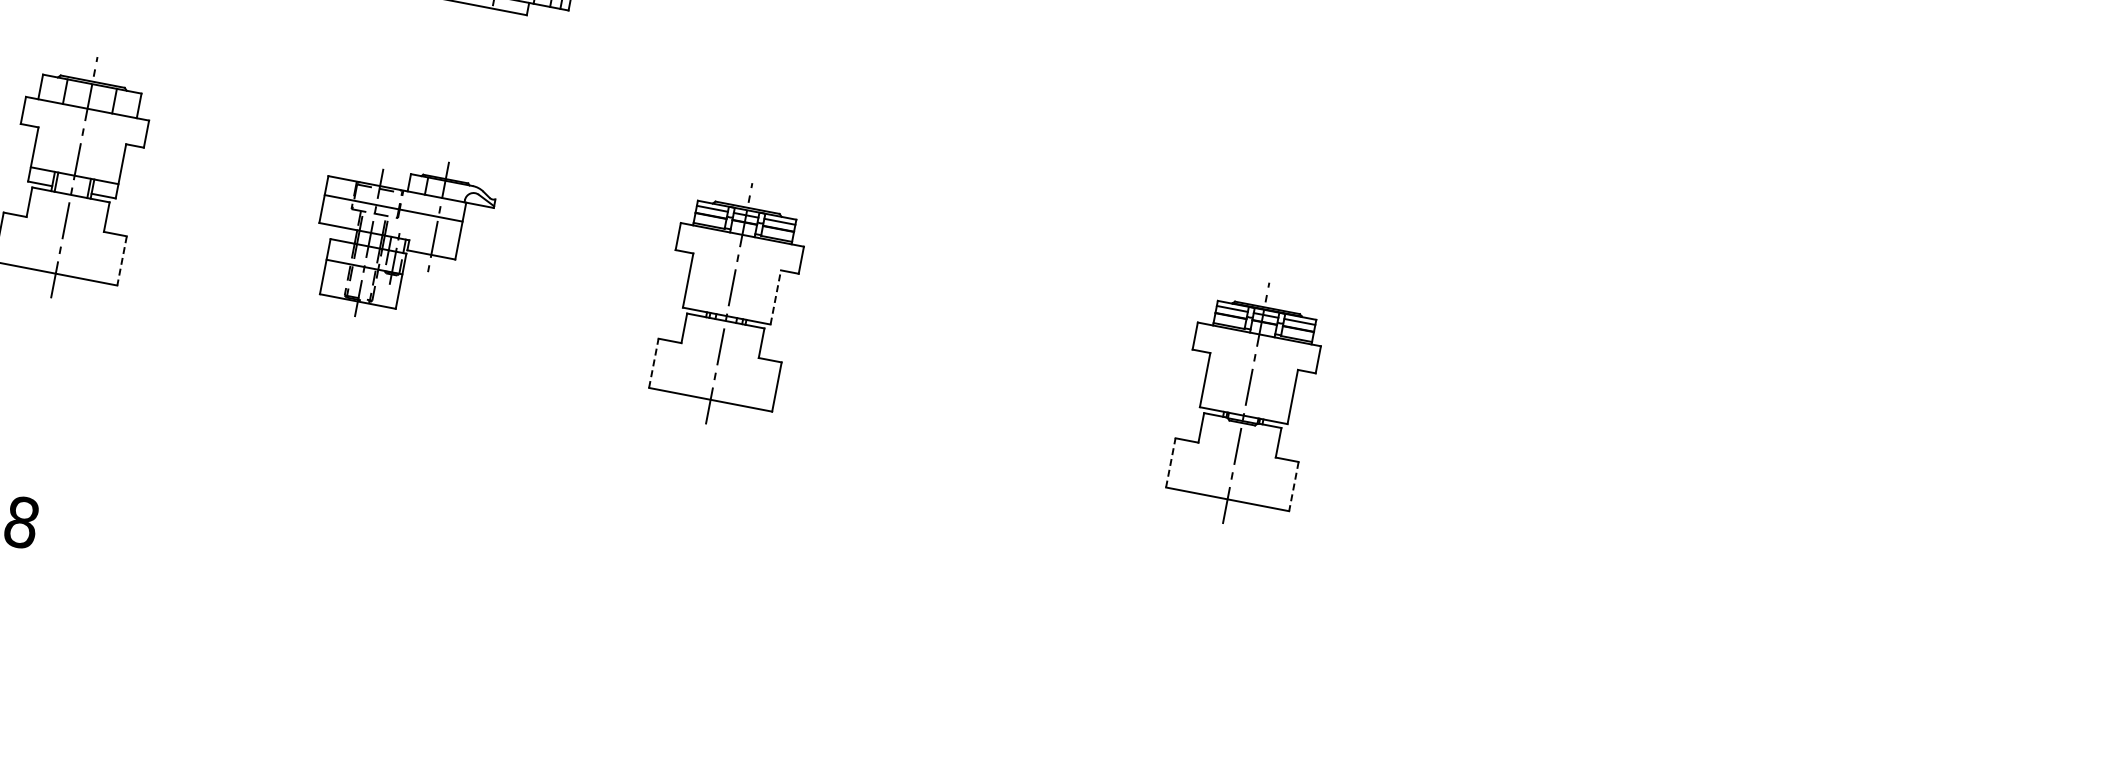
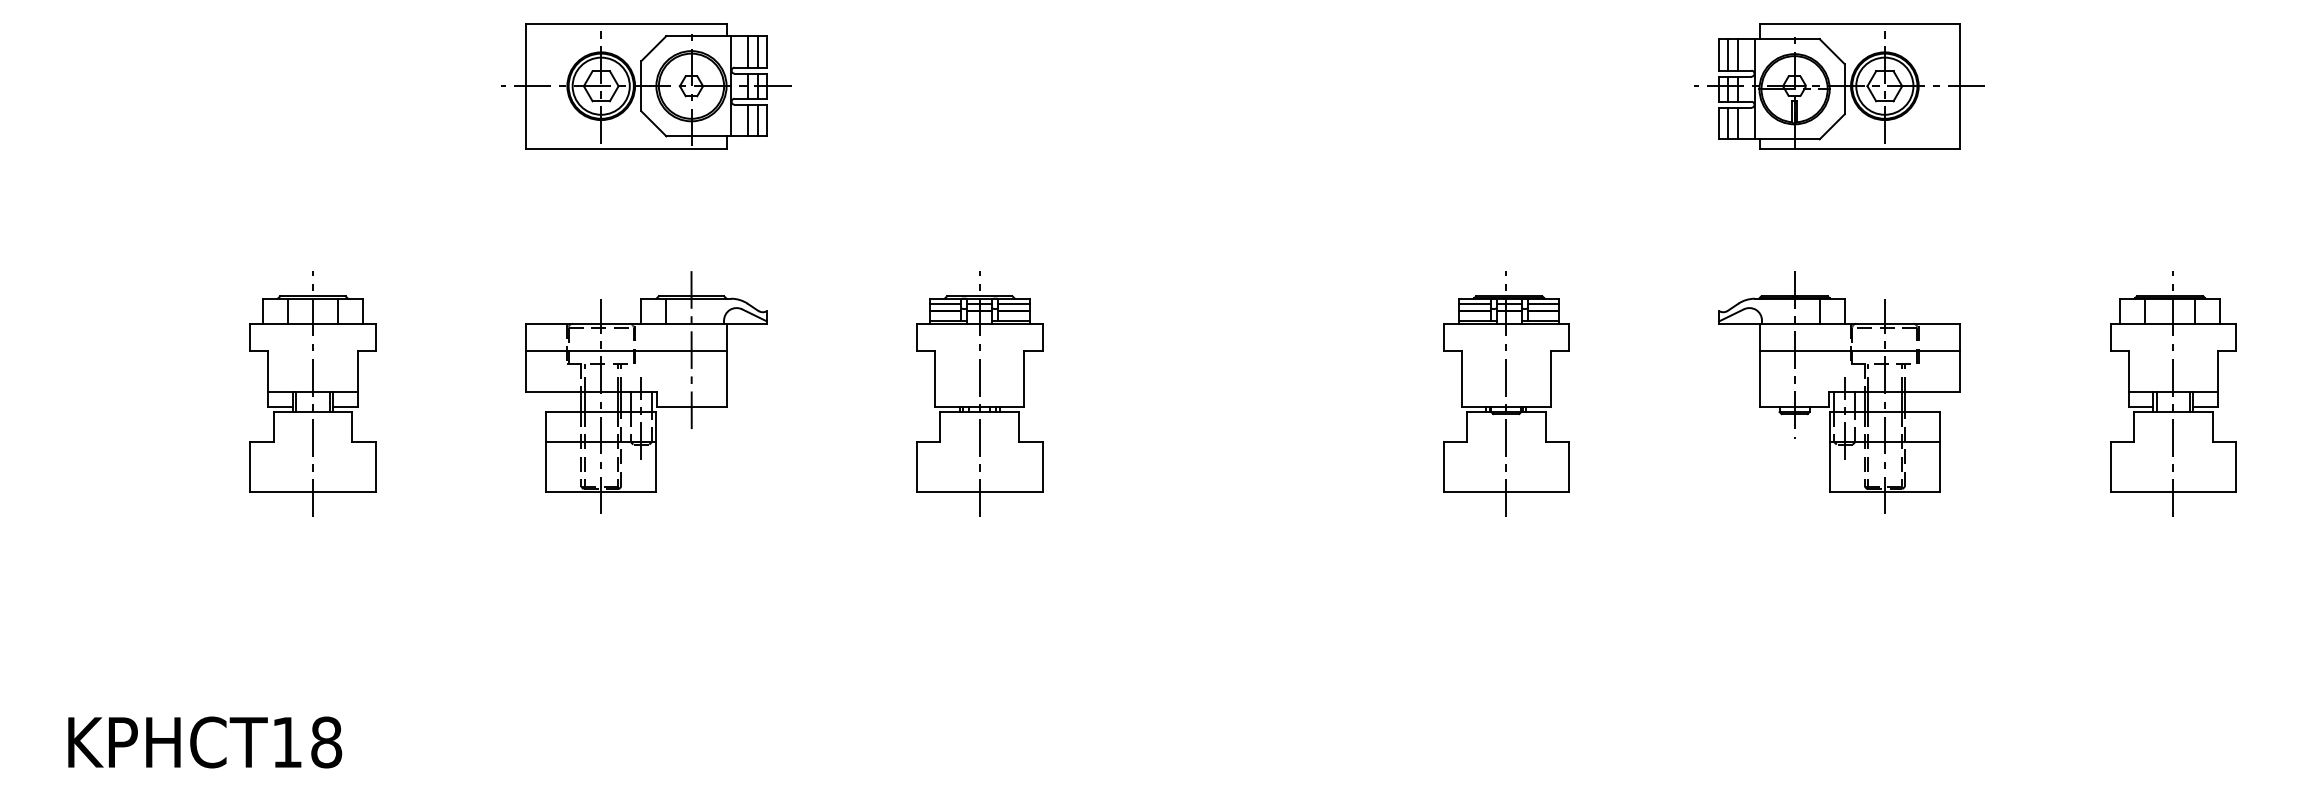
part: (1631, 164) -> (1839, 86), added
part: (402, 239) -> (646, 392), size x1.43
line: (121, 261) -> (375, 467), dashed -> solid
line: (775, 297) -> (1024, 378), dashed -> solid
line: (654, 363) -> (917, 466), dashed -> solid
line: (1170, 462) -> (1443, 466), dashed -> solid
part: (1573, 464) -> (1839, 392), added
line: (1293, 487) -> (1568, 467), dashed -> solid
part: (1901, 529) -> (2173, 393), added

